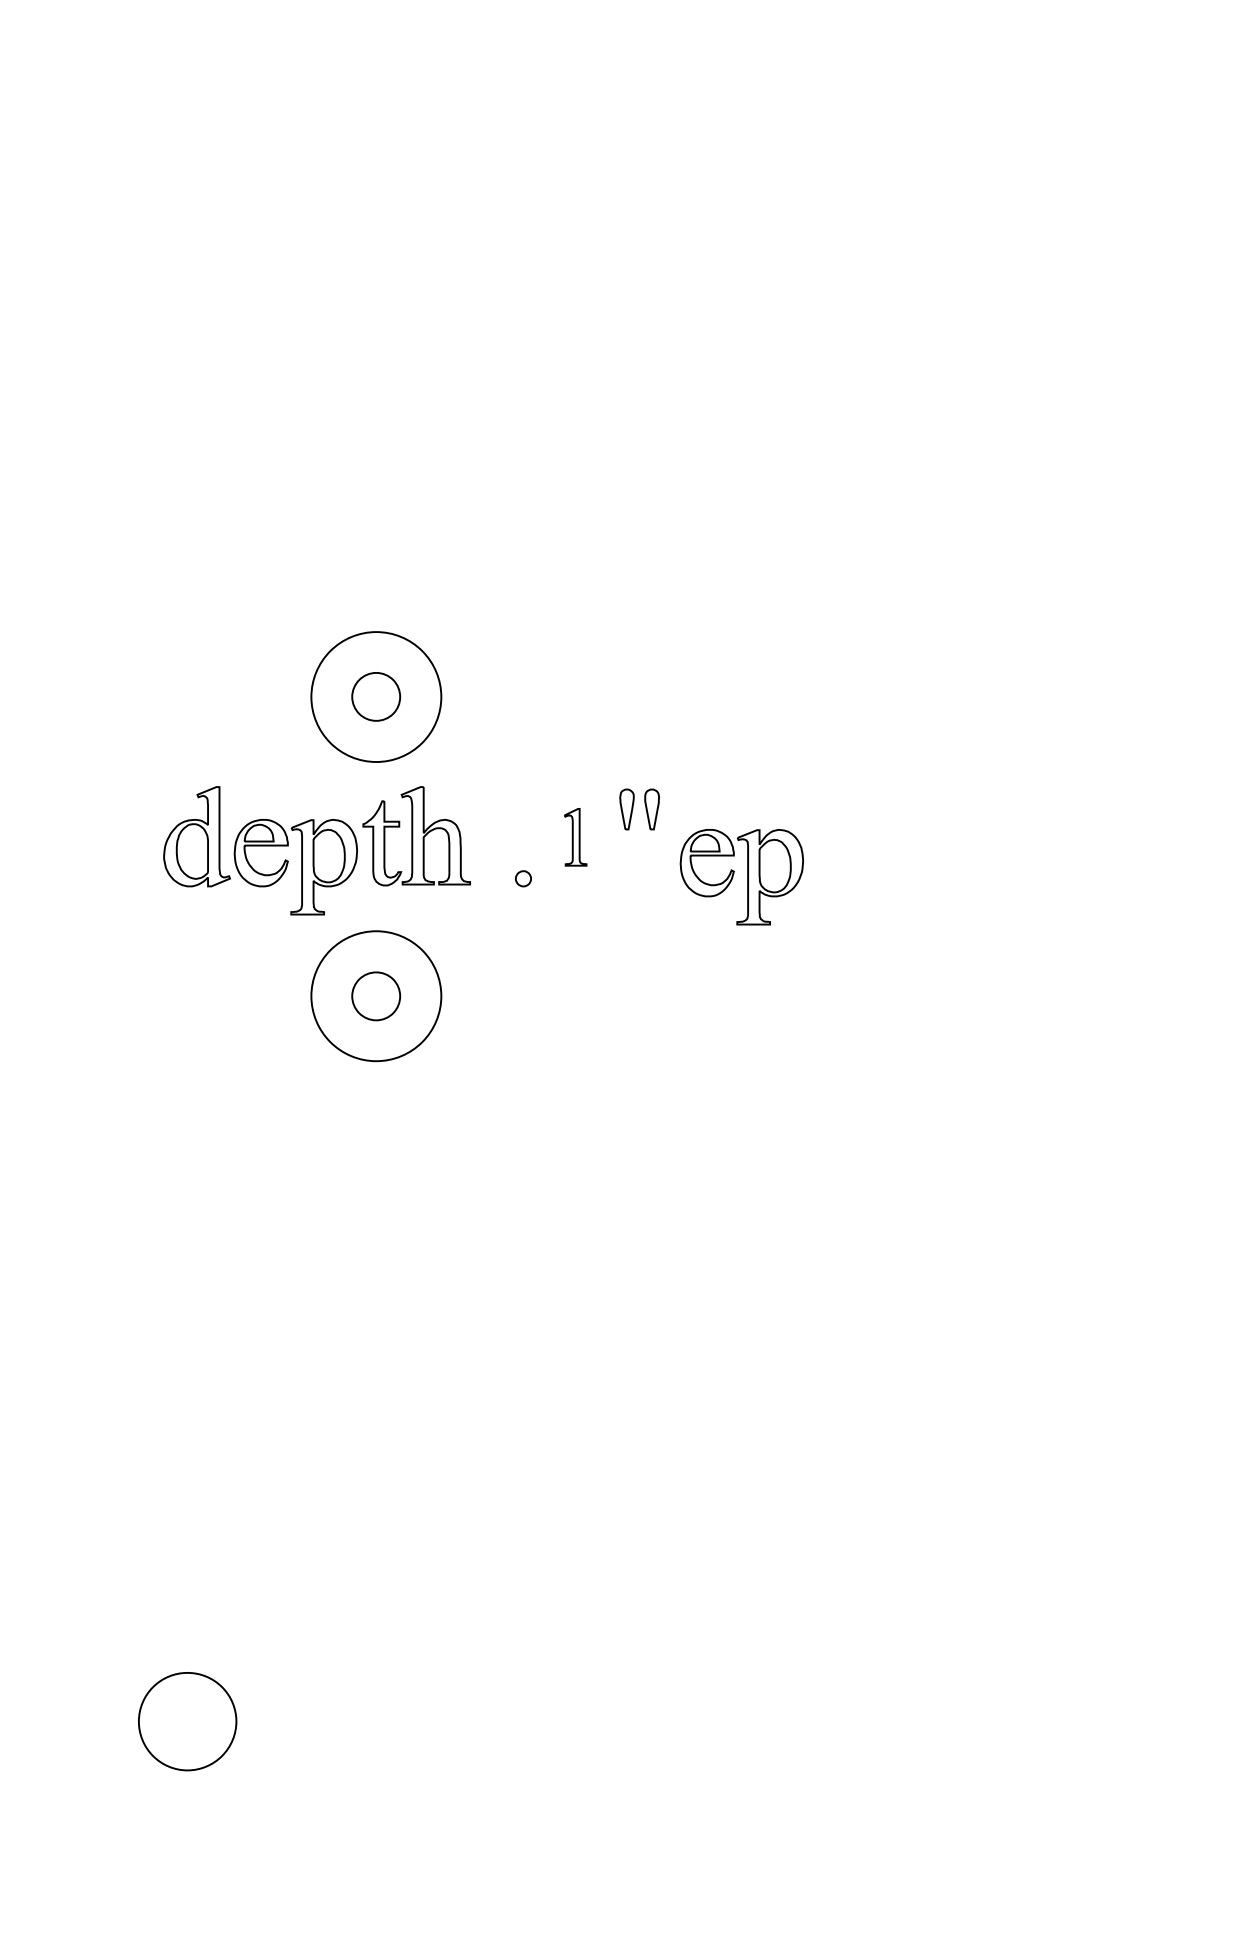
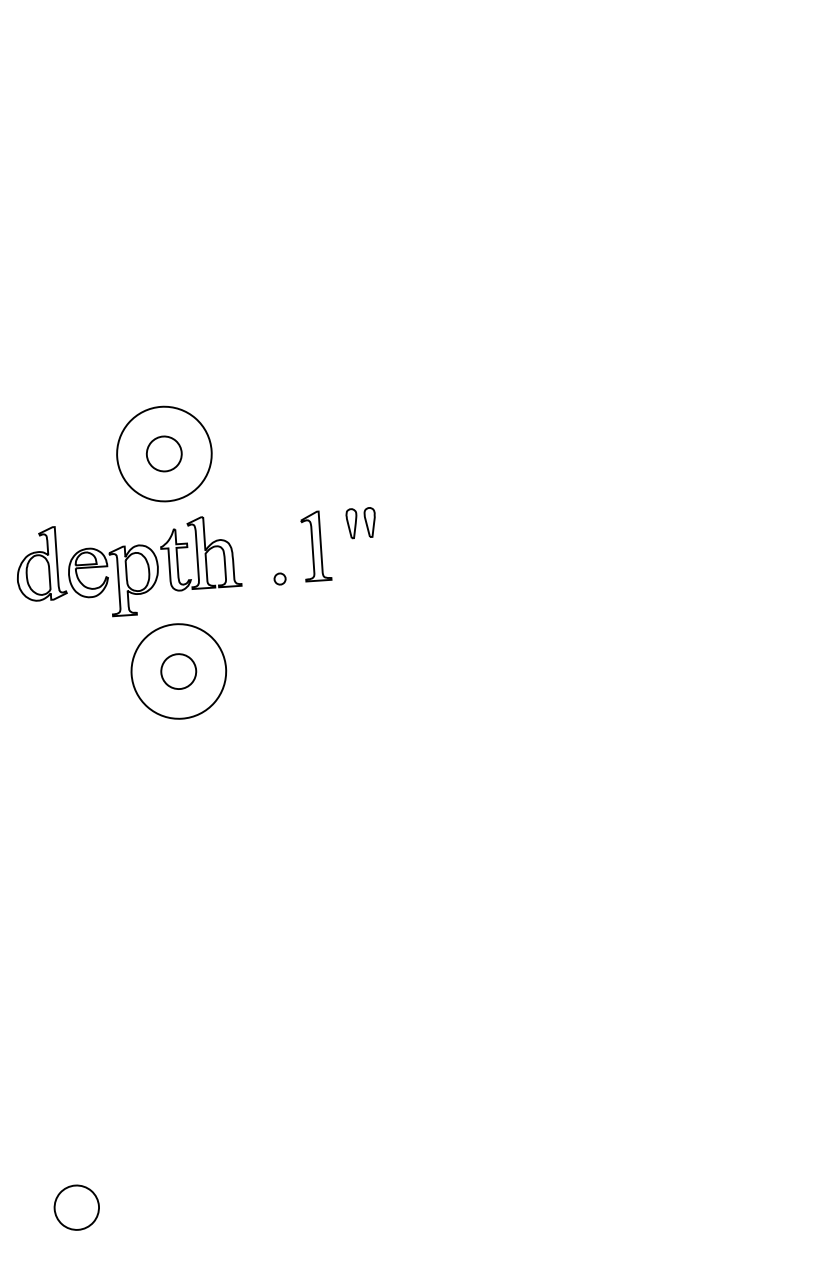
part: (575, 837) -> (315, 546), size x1.67
part: (741, 877) -> (438, 567), removed
part: (187, 1721) -> (76, 1207), size x0.62

